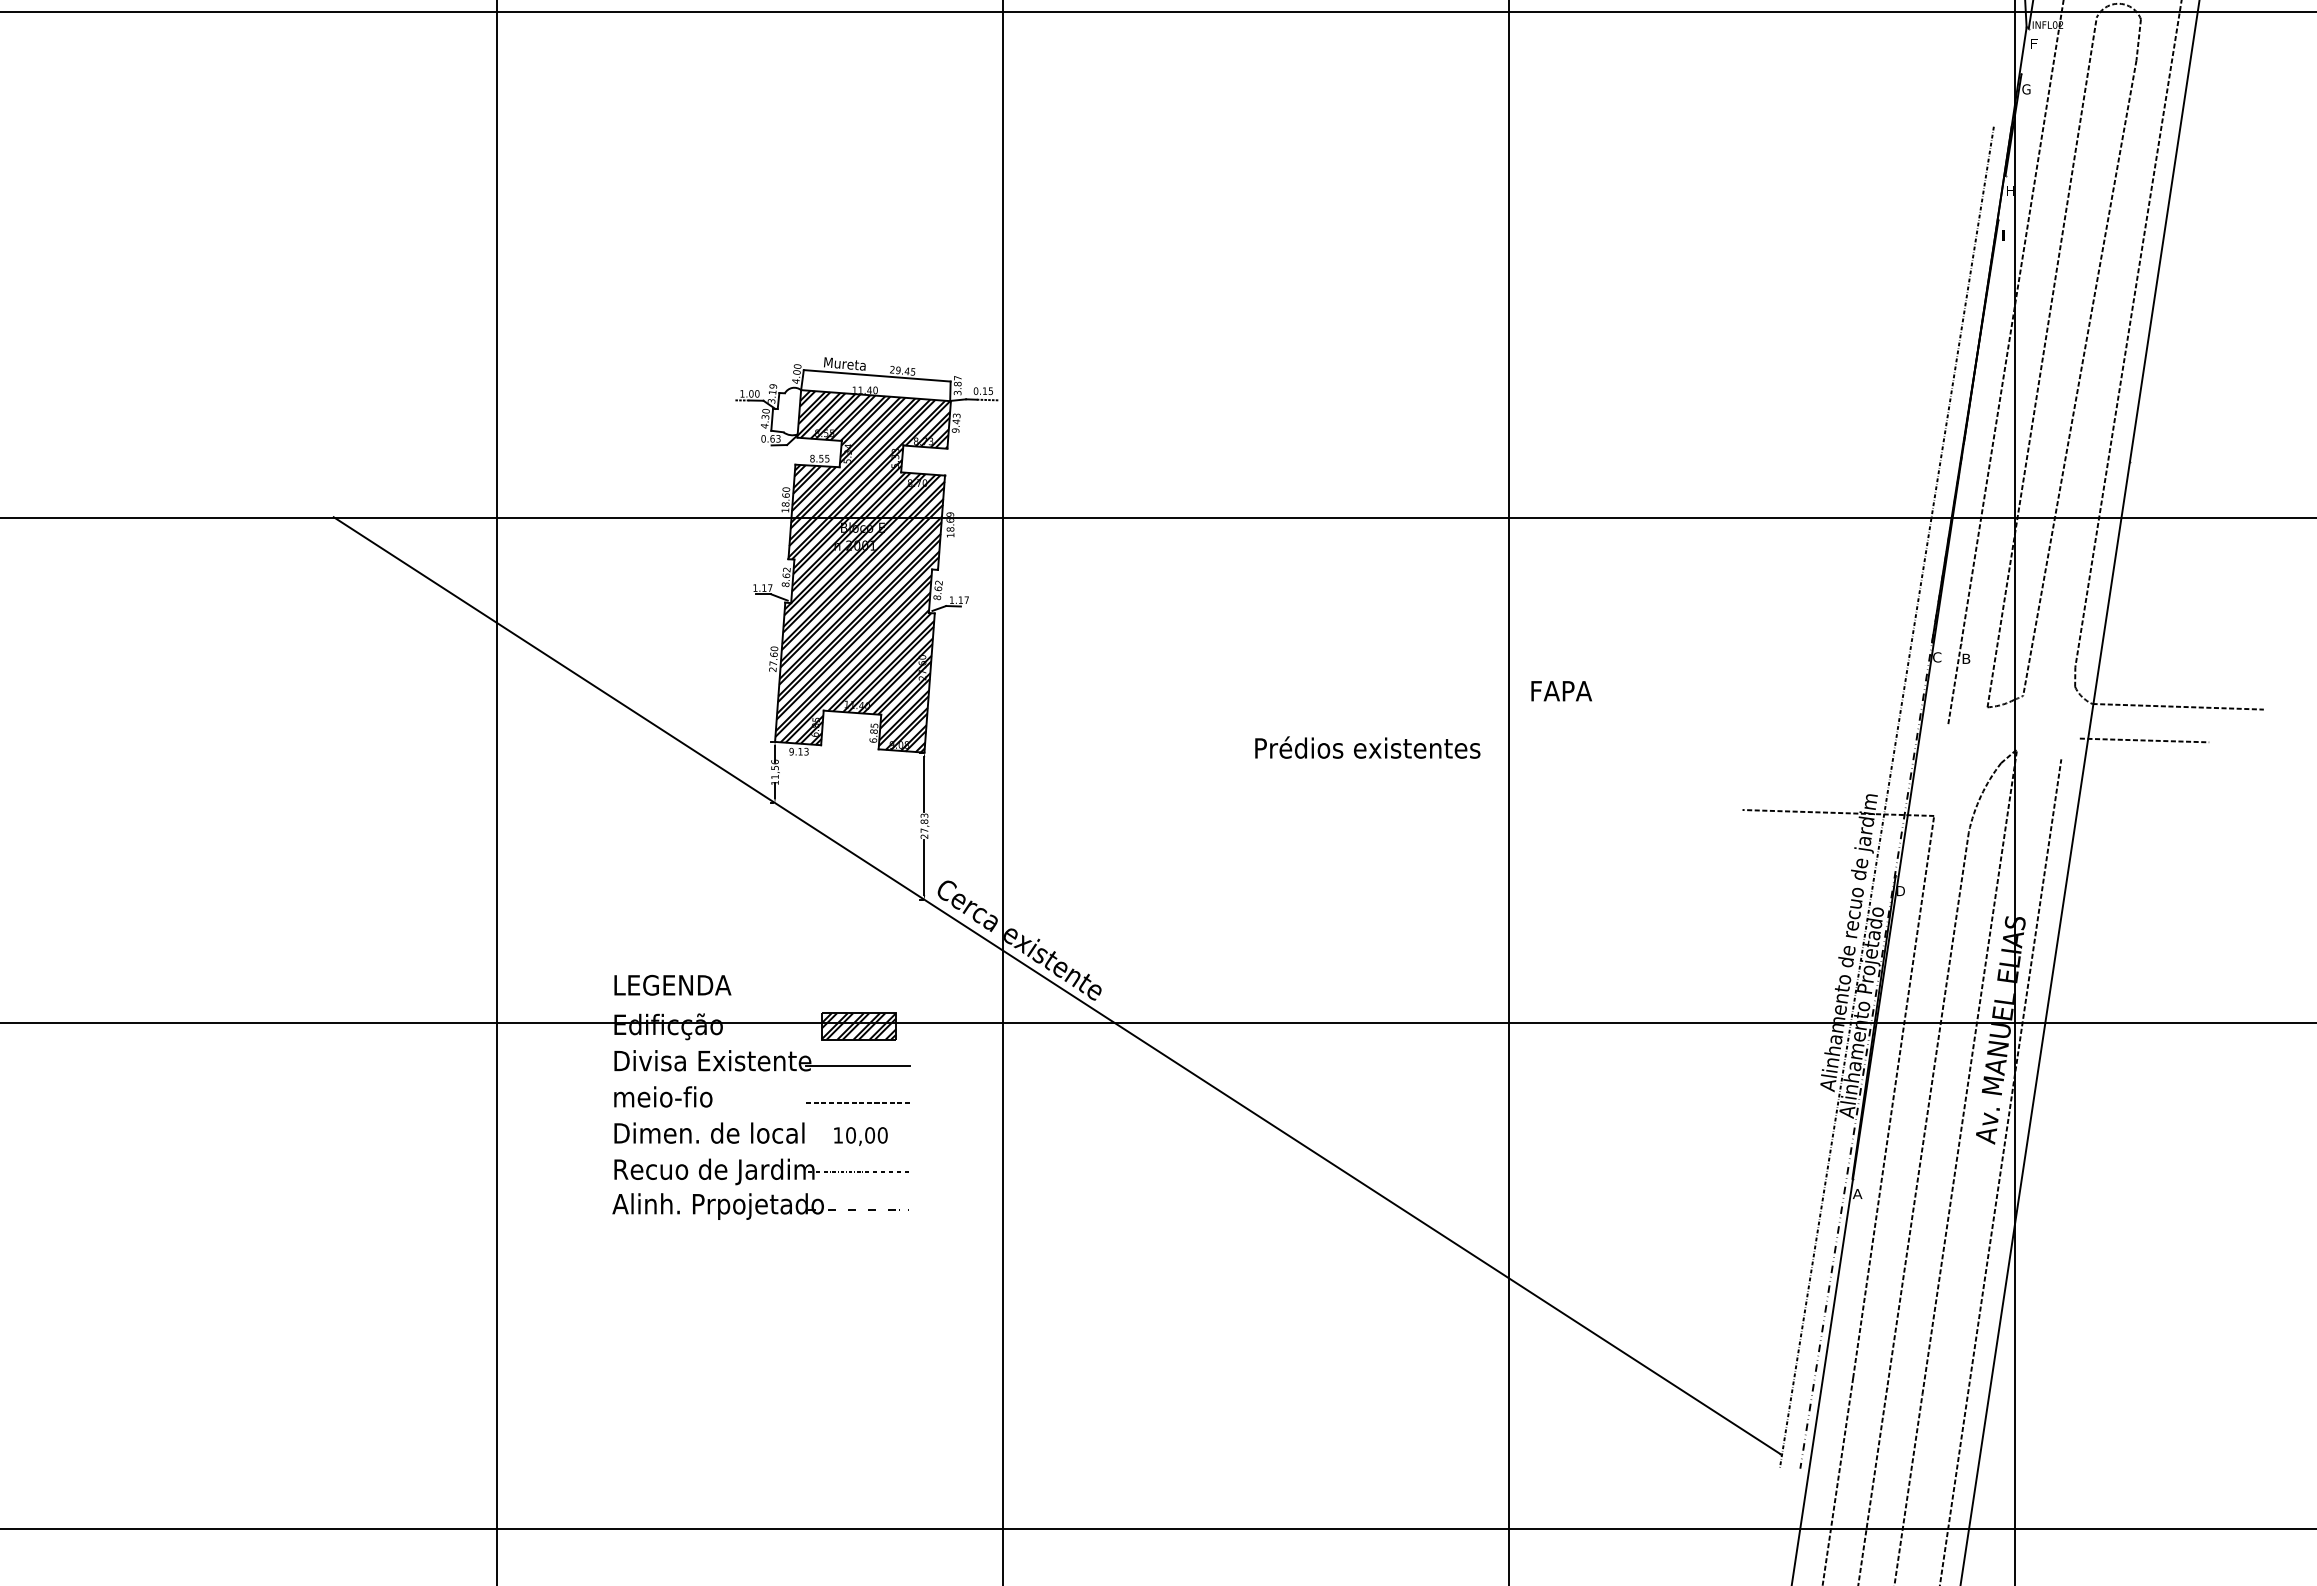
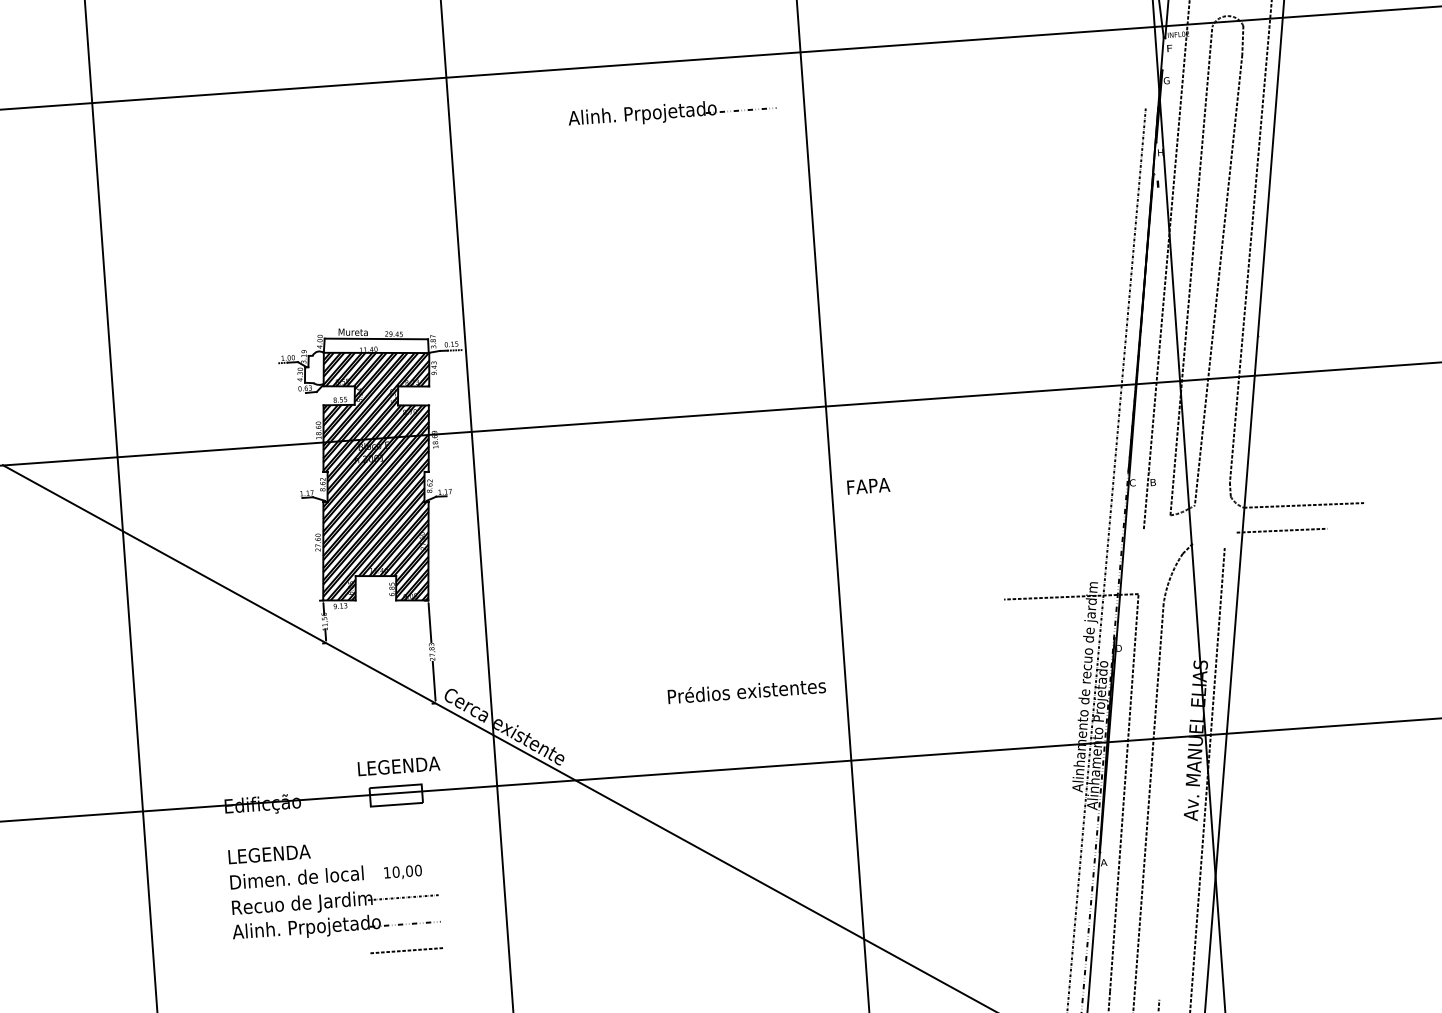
part: (1320, 84) -> (672, 112), added
text: (1561, 691) -> (868, 486), moved
text: (1367, 747) -> (746, 690), moved
text: (672, 984) -> (398, 765), moved
hatch: (858, 1026) -> (395, 795), removed
part: (762, 1060) -> (330, 824), removed
line: (1969, 1071) -> (1176, 771), removed
text: (672, 1096) -> (269, 853), meio-fio -> LEGENDA
line: (856, 1102) -> (405, 950), moved

